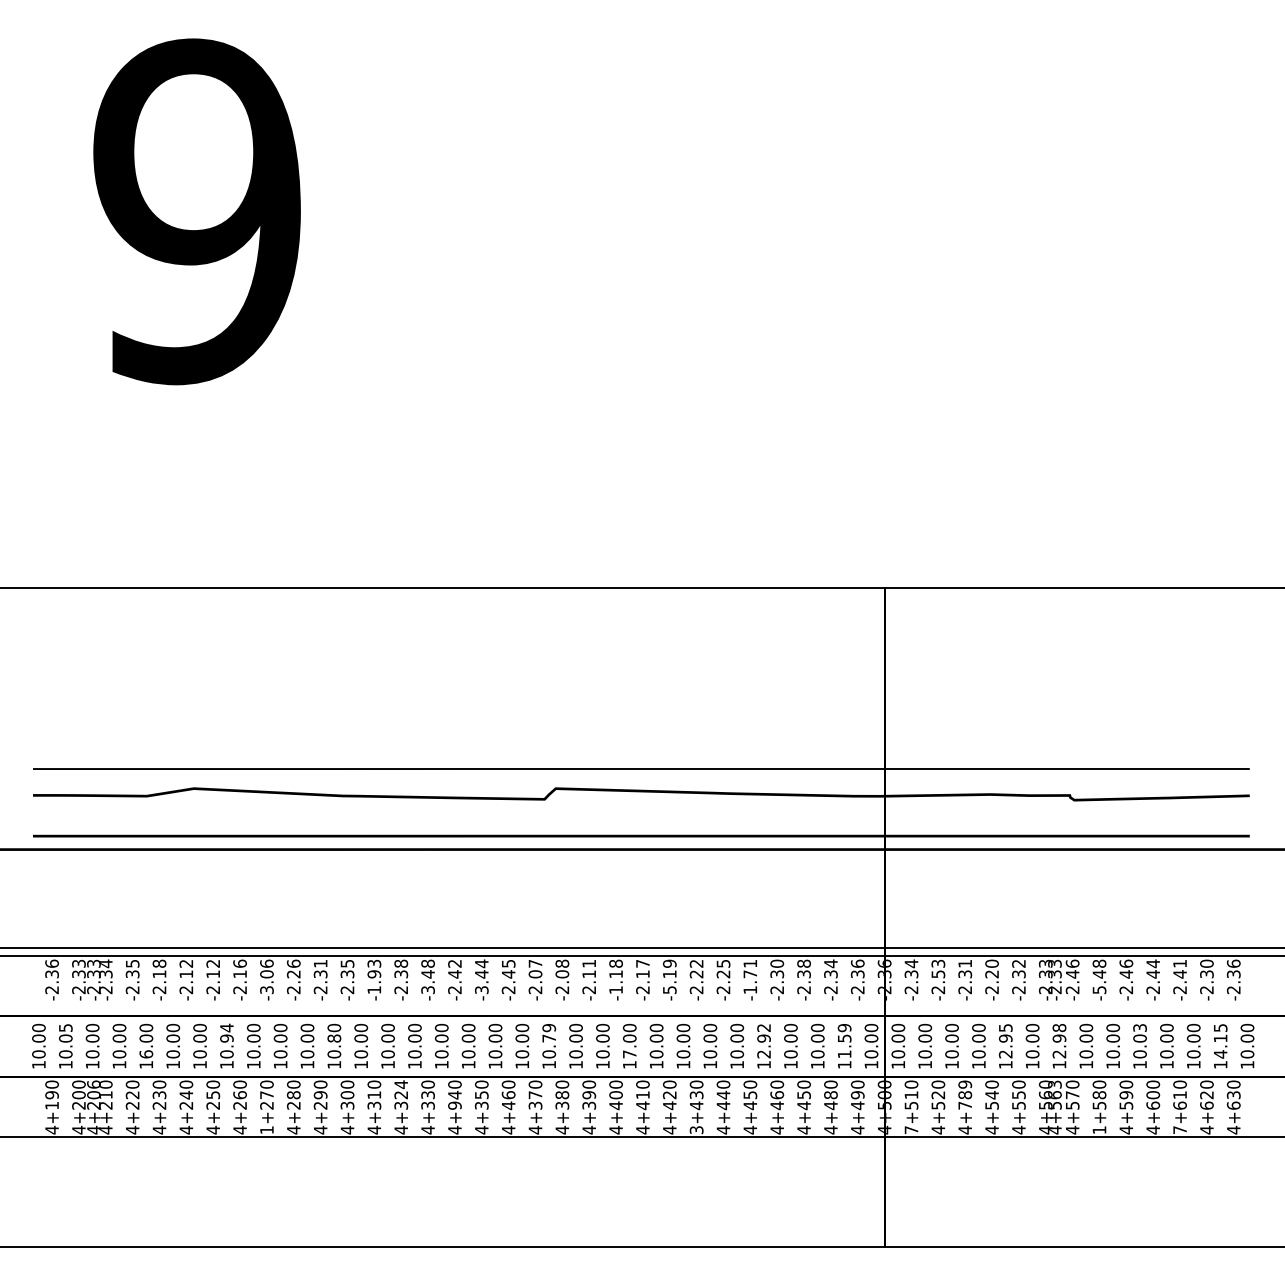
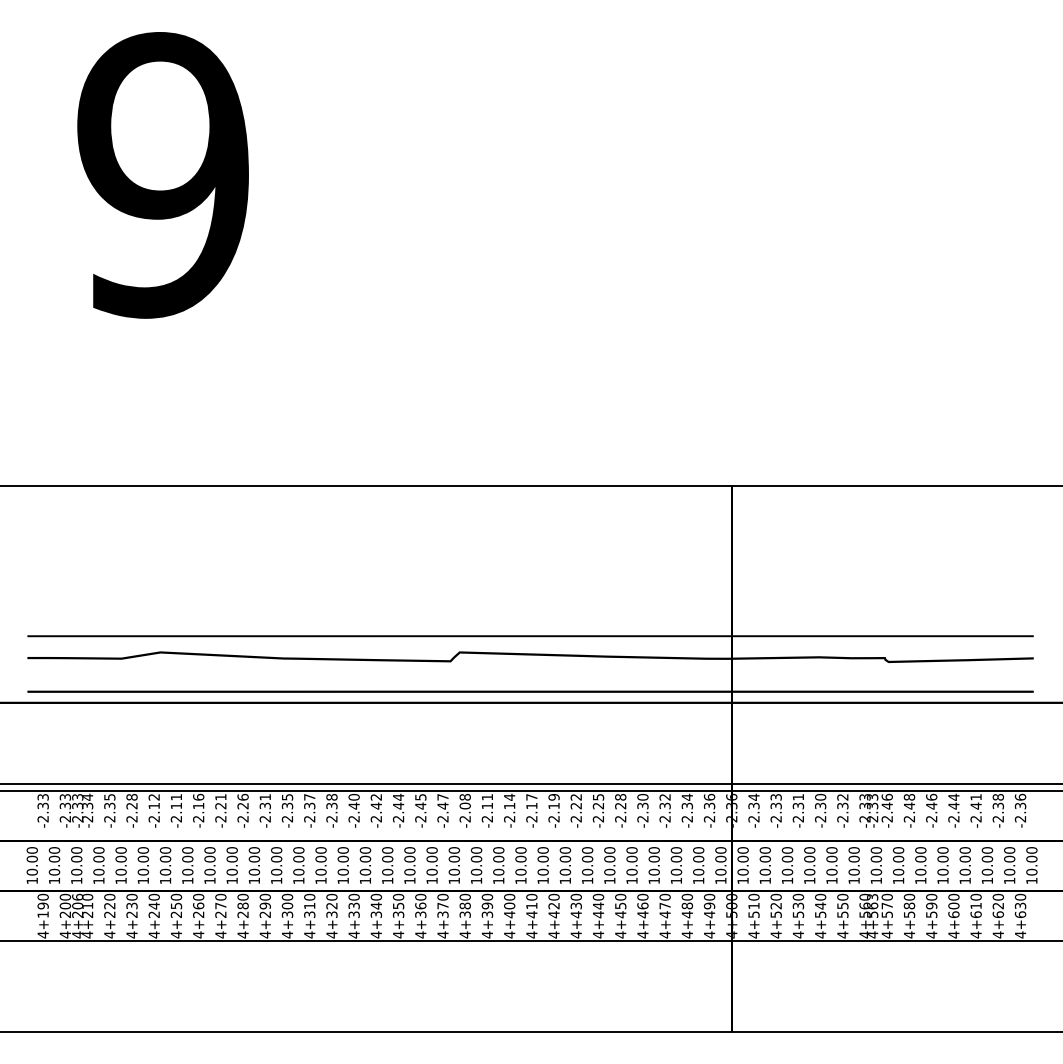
text: (51, 963) -> (42, 797), -2.36 -> -2.33
text: (212, 963) -> (175, 797), -2.12 -> -2.11
text: (803, 963) -> (664, 797), -2.38 -> -2.32
text: (1206, 963) -> (997, 797), -2.30 -> -2.38
text: (937, 973) -> (775, 805), -2.53 -> -2.33
text: (159, 974) -> (132, 806), -2.18 -> -2.28
text: (535, 974) -> (443, 806), -2.07 -> -2.47
text: (991, 974) -> (820, 806), -2.20 -> -2.30
text: (266, 976) -> (220, 807), -3.06 -> -2.21
text: (374, 976) -> (309, 807), -1.93 -> -2.37
text: (427, 976) -> (353, 807), -3.48 -> -2.40
text: (615, 976) -> (509, 807), -1.18 -> -2.14
text: (750, 976) -> (620, 807), -1.71 -> -2.28
text: (481, 990) -> (398, 819), -3.44 -> -2.44
text: (669, 990) -> (553, 819), -5.19 -> -2.19
text: (1099, 990) -> (909, 819), -5.48 -> -2.48
text: (65, 1027) -> (54, 850), 10.05 -> 10.00
text: (1139, 1027) -> (942, 850), 10.03 -> 10.00
text: (226, 1032) -> (187, 854), 10.94 -> 10.00
text: (549, 1033) -> (454, 854), 10.79 -> 10.00
text: (333, 1038) -> (275, 859), 10.80 -> 10.00
text: (763, 1040) -> (631, 860), 12.92 -> 10.00
text: (1005, 1040) -> (831, 860), 12.95 -> 10.00
text: (1059, 1040) -> (876, 860), 12.98 -> 10.00
text: (1220, 1040) -> (1009, 860), 14.15 -> 10.00
text: (844, 1041) -> (698, 861), 11.59 -> 10.00
text: (145, 1054) -> (120, 872), 16.00 -> 10.00
text: (629, 1054) -> (520, 872), 17.00 -> 10.00
text: (401, 1084) -> (332, 897), 4+324 -> 4+320
text: (965, 1094) -> (798, 905), 4+789 -> 4+530
text: (803, 1095) -> (664, 906), 4+450 -> 4+470
text: (454, 1105) -> (376, 914), 4+940 -> 4+340
text: (508, 1105) -> (420, 914), 4+460 -> 4+360
text: (266, 1129) -> (220, 934), 1+270 -> 4+270
text: (696, 1129) -> (576, 934), 3+430 -> 4+430
text: (911, 1129) -> (753, 934), 7+510 -> 4+510
text: (1099, 1129) -> (909, 934), 1+580 -> 4+580
text: (1179, 1129) -> (975, 934), 7+610 -> 4+610

